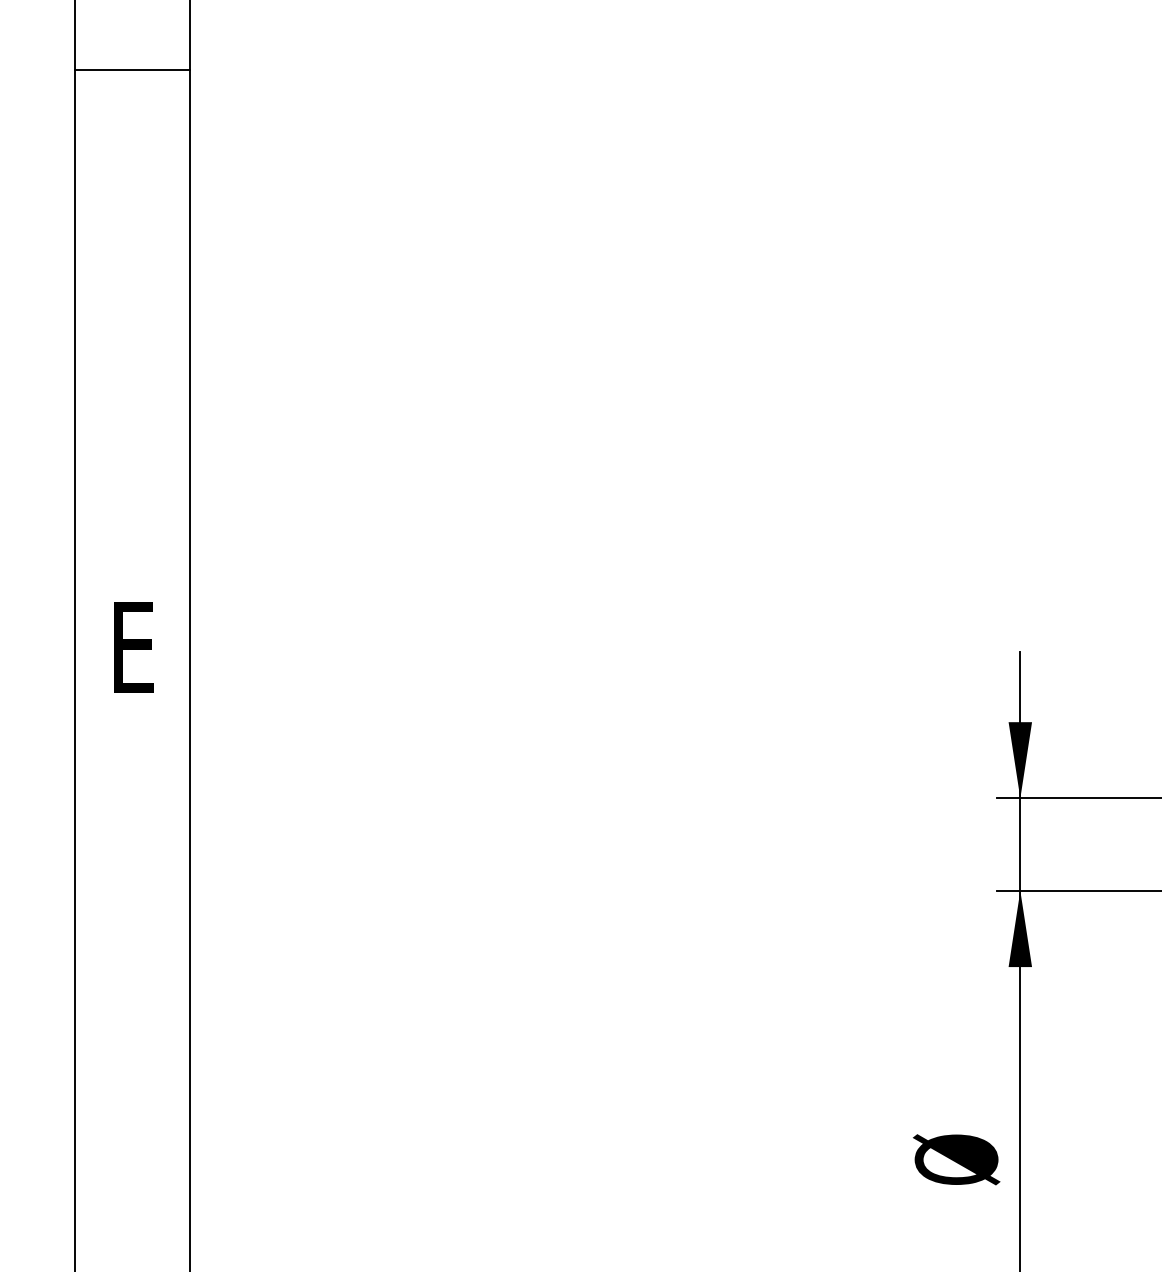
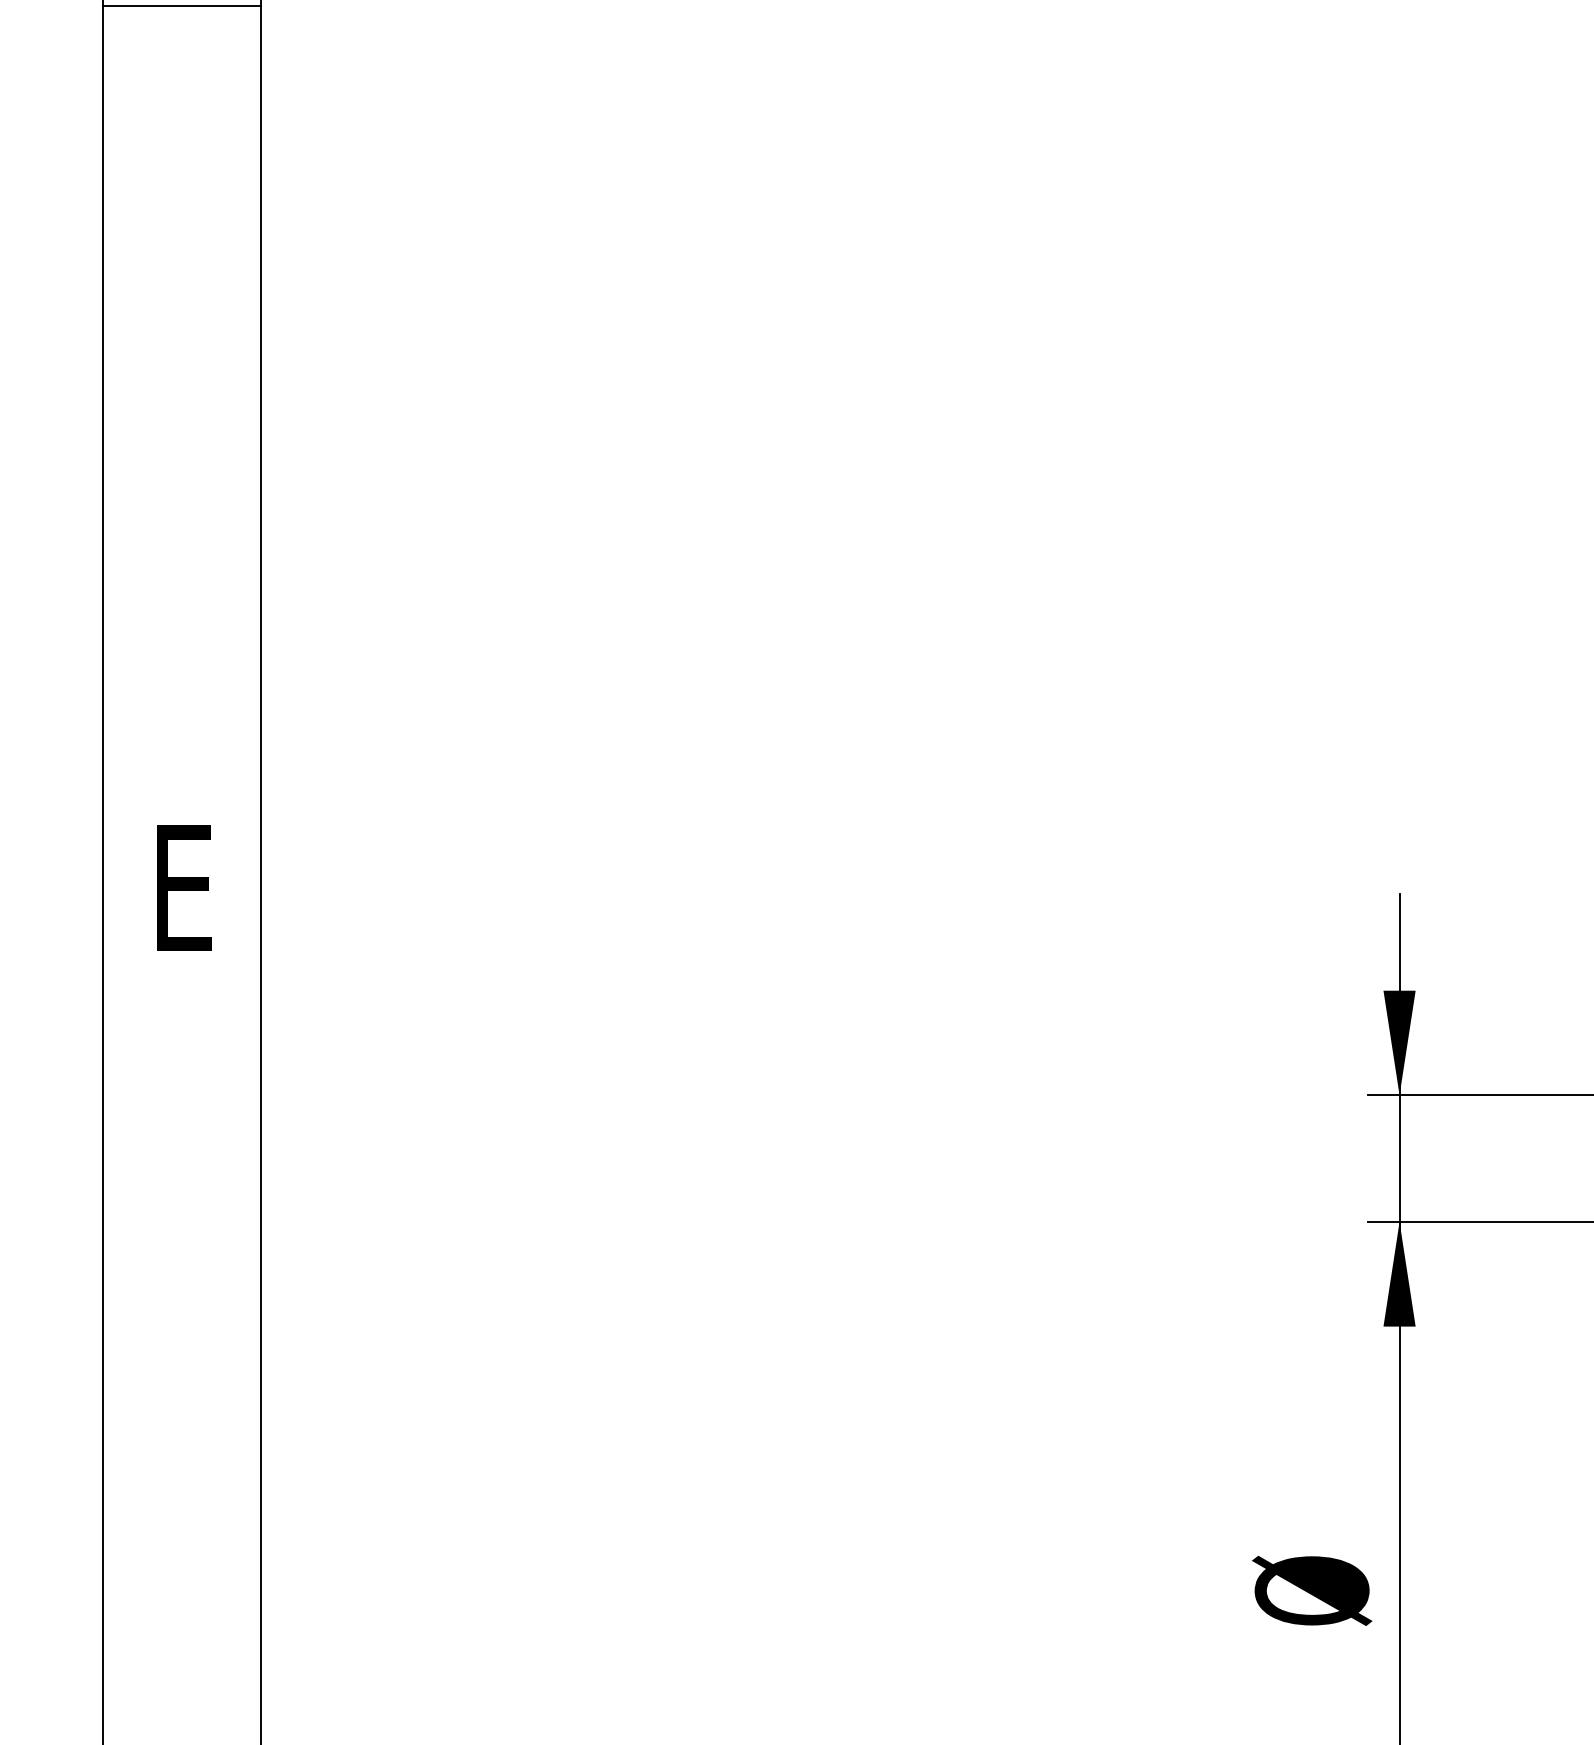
line: (132, 70) -> (181, 6), moved

